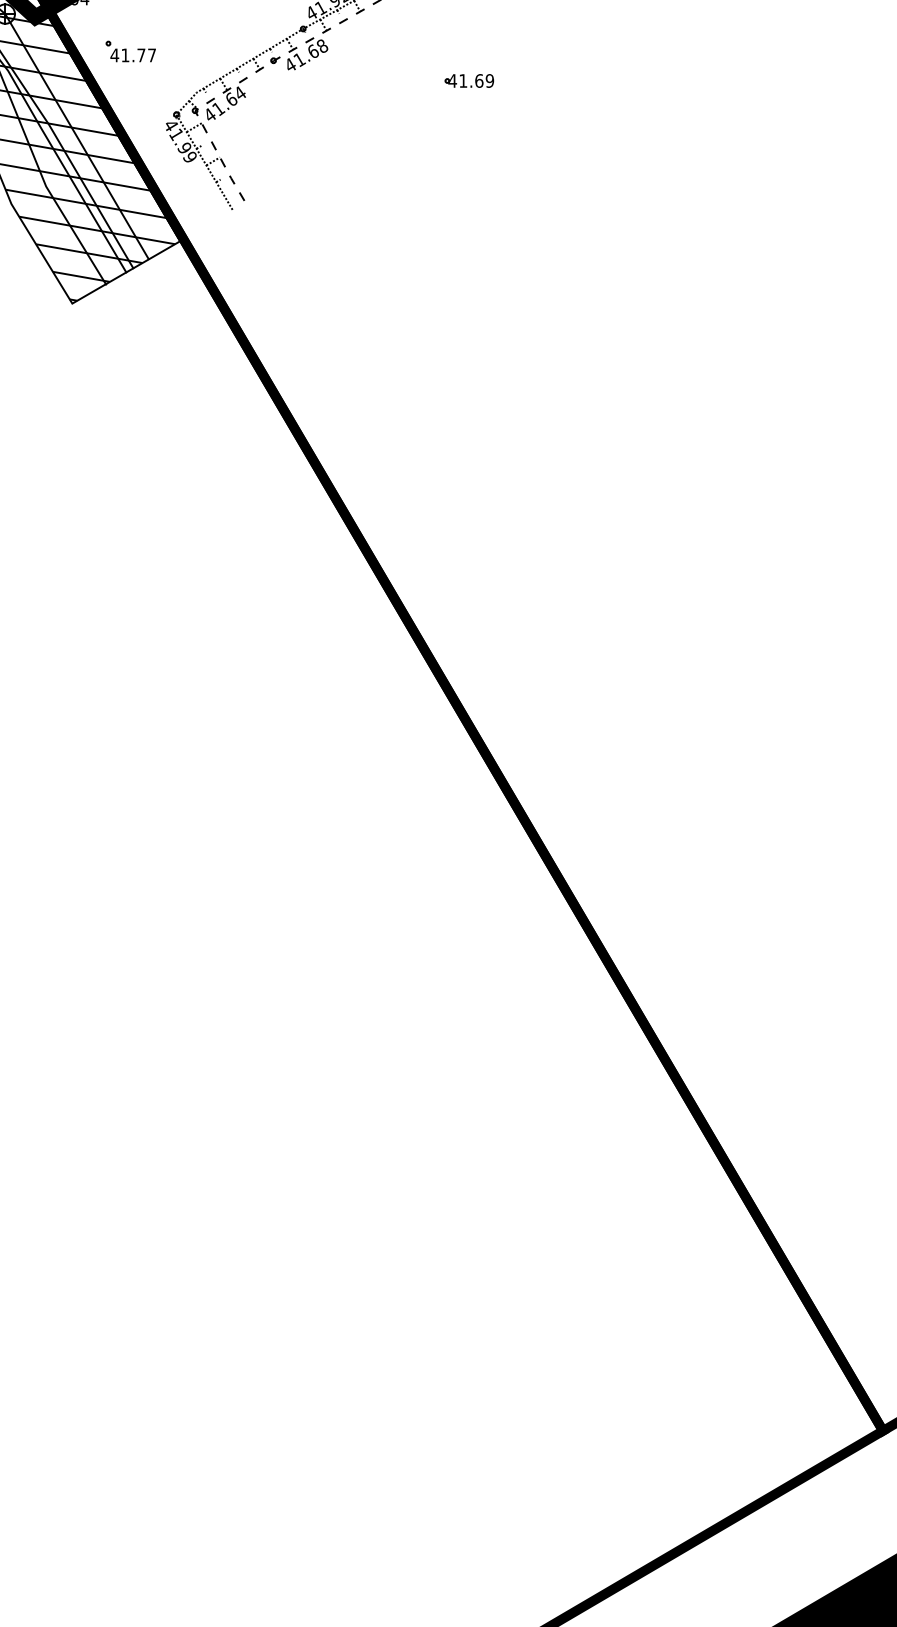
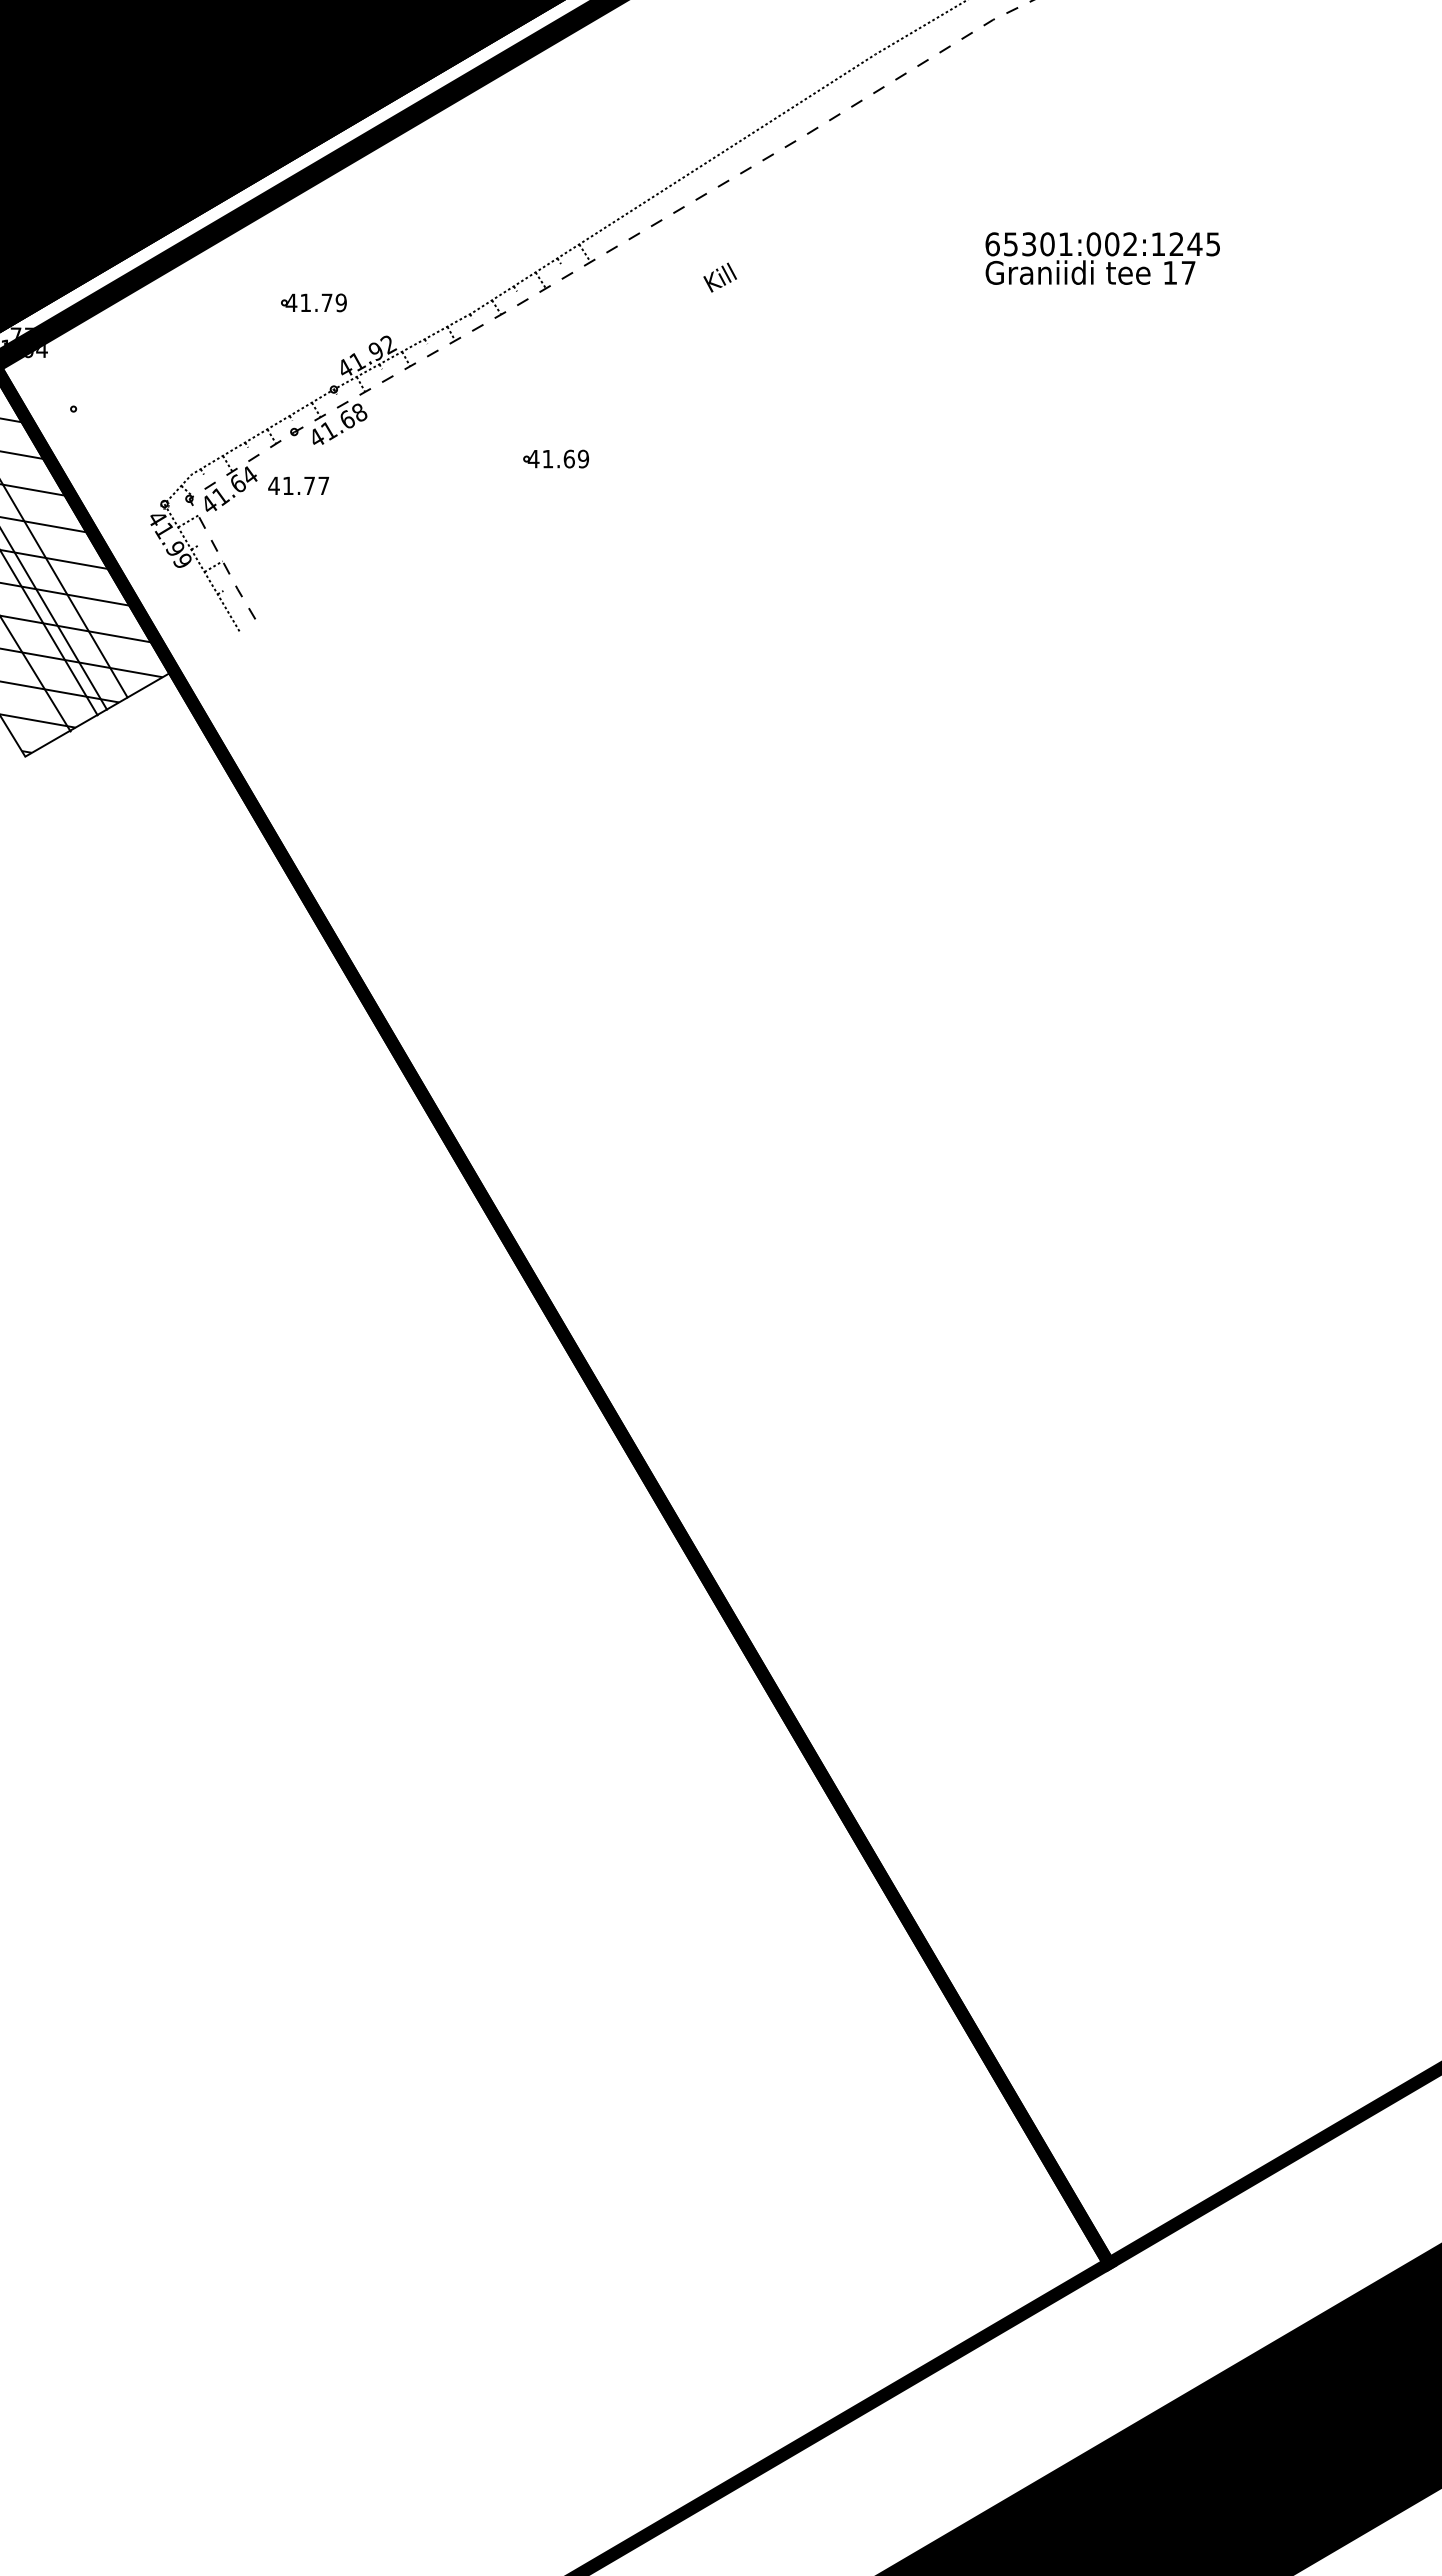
text: (133, 55) -> (298, 485), moved

